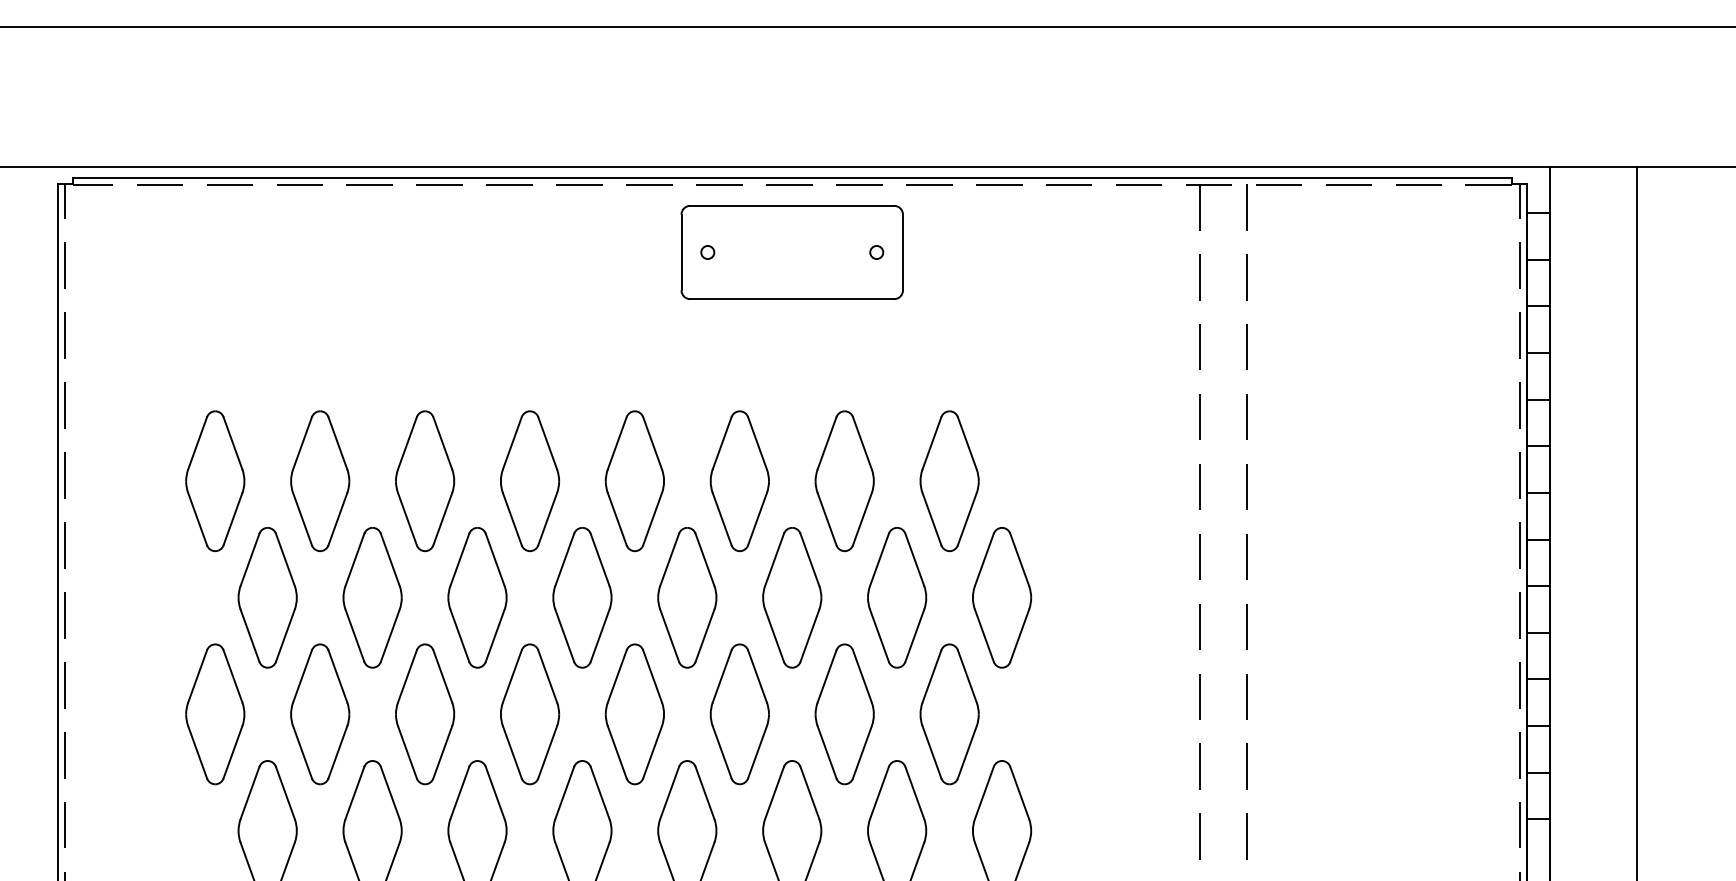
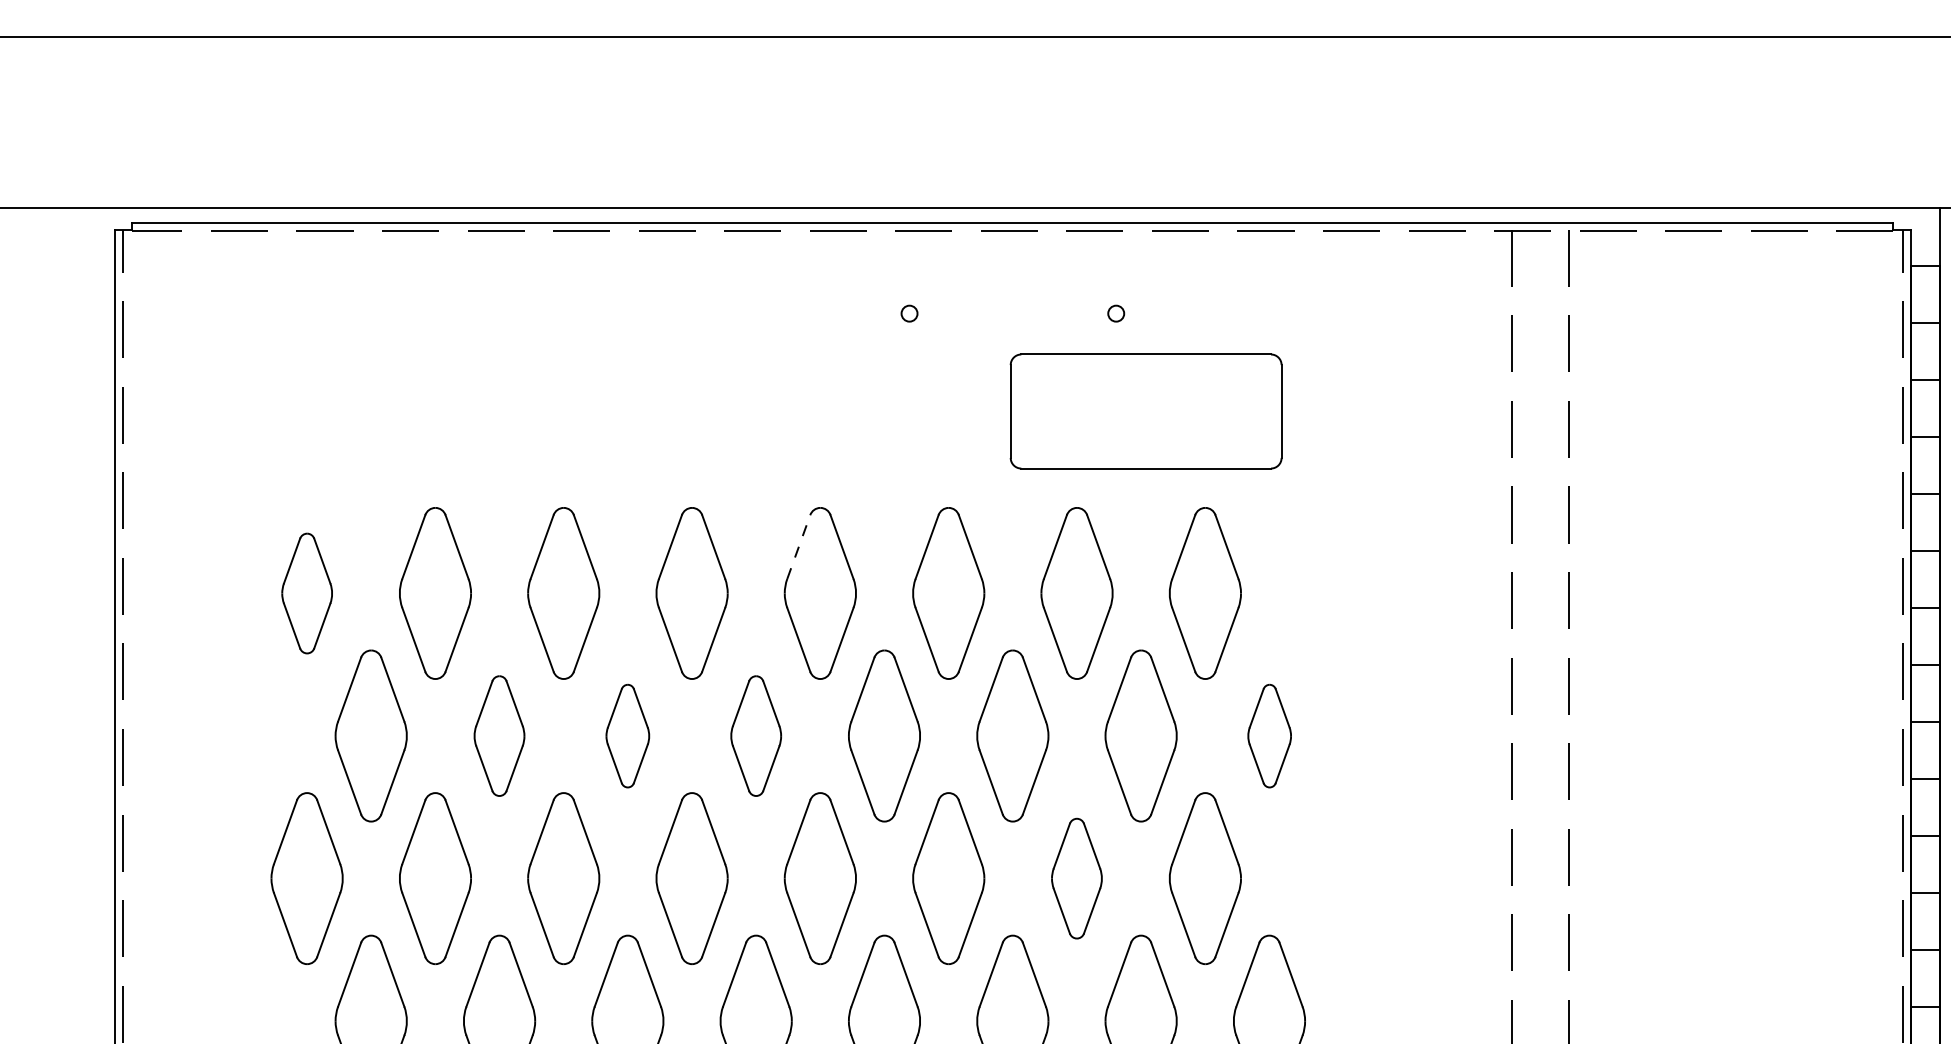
part: (791, 252) -> (1145, 411), moved
line: (617, 443) -> (799, 547), solid -> dashed
part: (215, 481) -> (307, 593), size x0.7
part: (372, 597) -> (499, 735), size x0.7
part: (477, 597) -> (627, 735), size x0.6
part: (582, 597) -> (756, 735), size x0.7
part: (1002, 597) -> (1270, 735), size x0.6
part: (844, 714) -> (1076, 878), size x0.7

